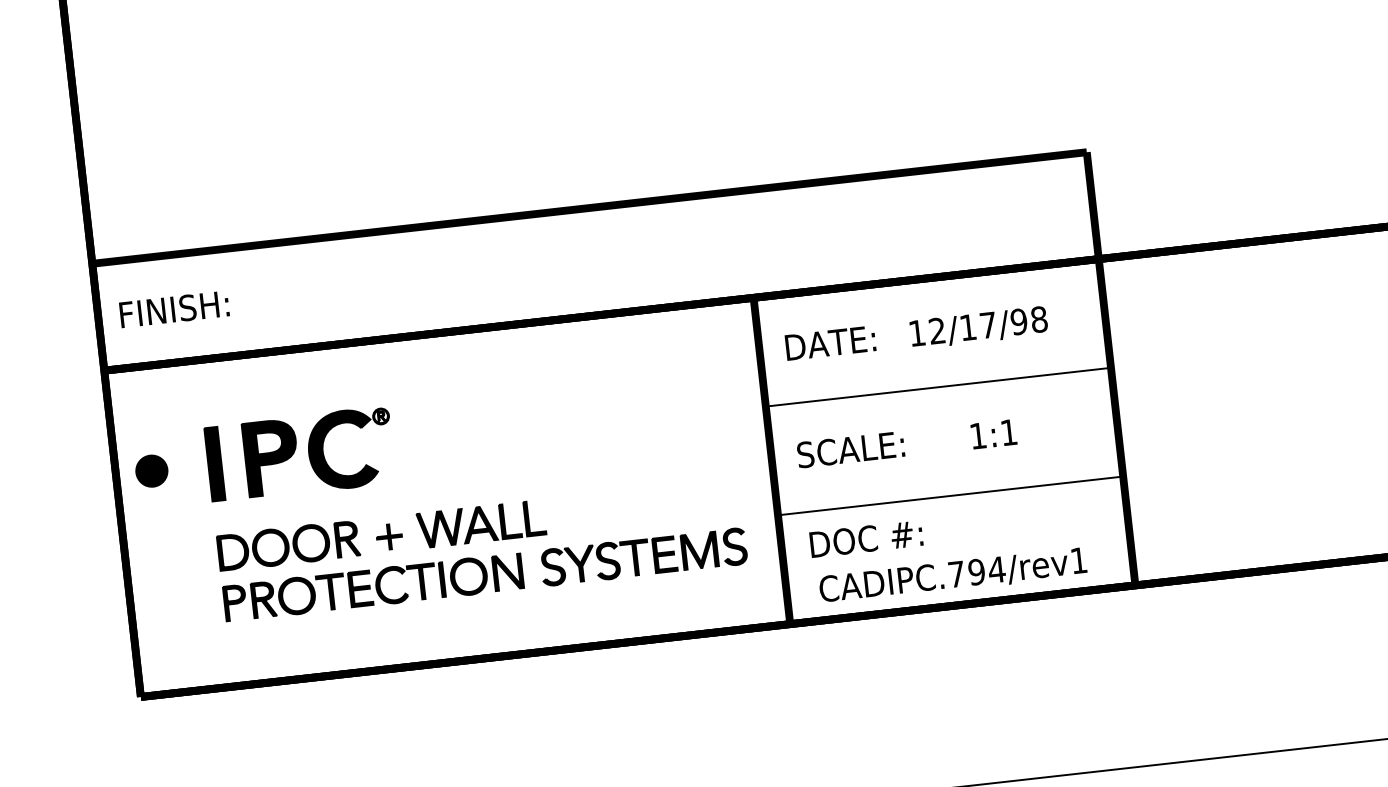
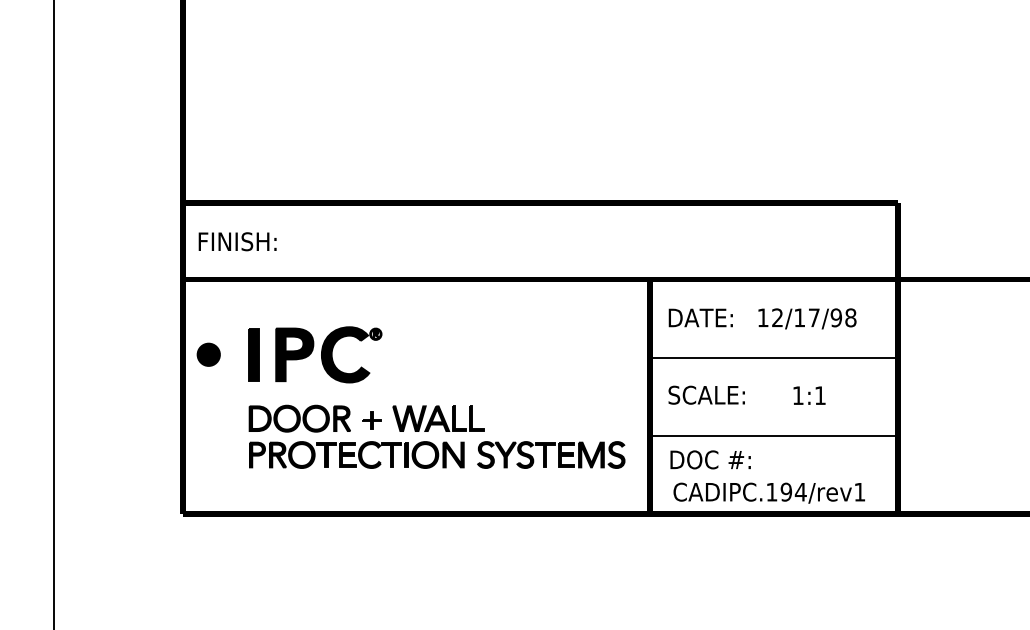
text: (956, 574) -> (771, 492), CADIPC.794/rev1 -> CADIPC.194/rev1

